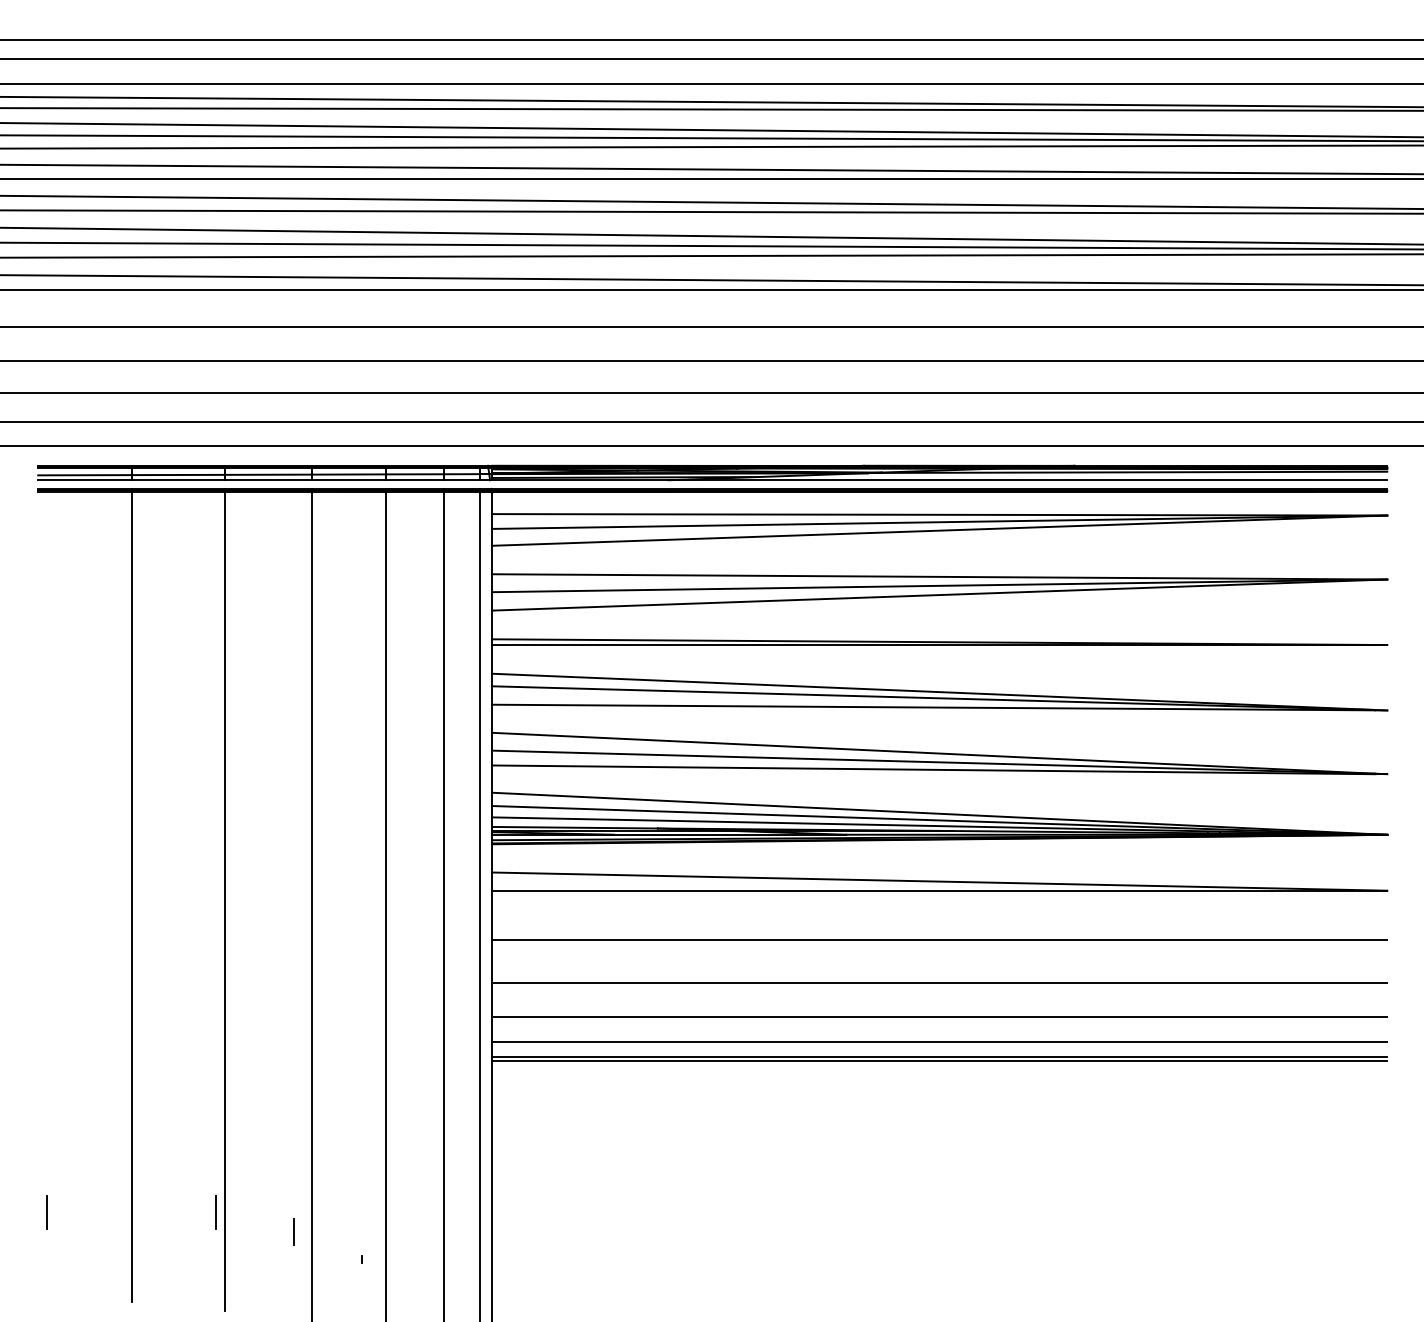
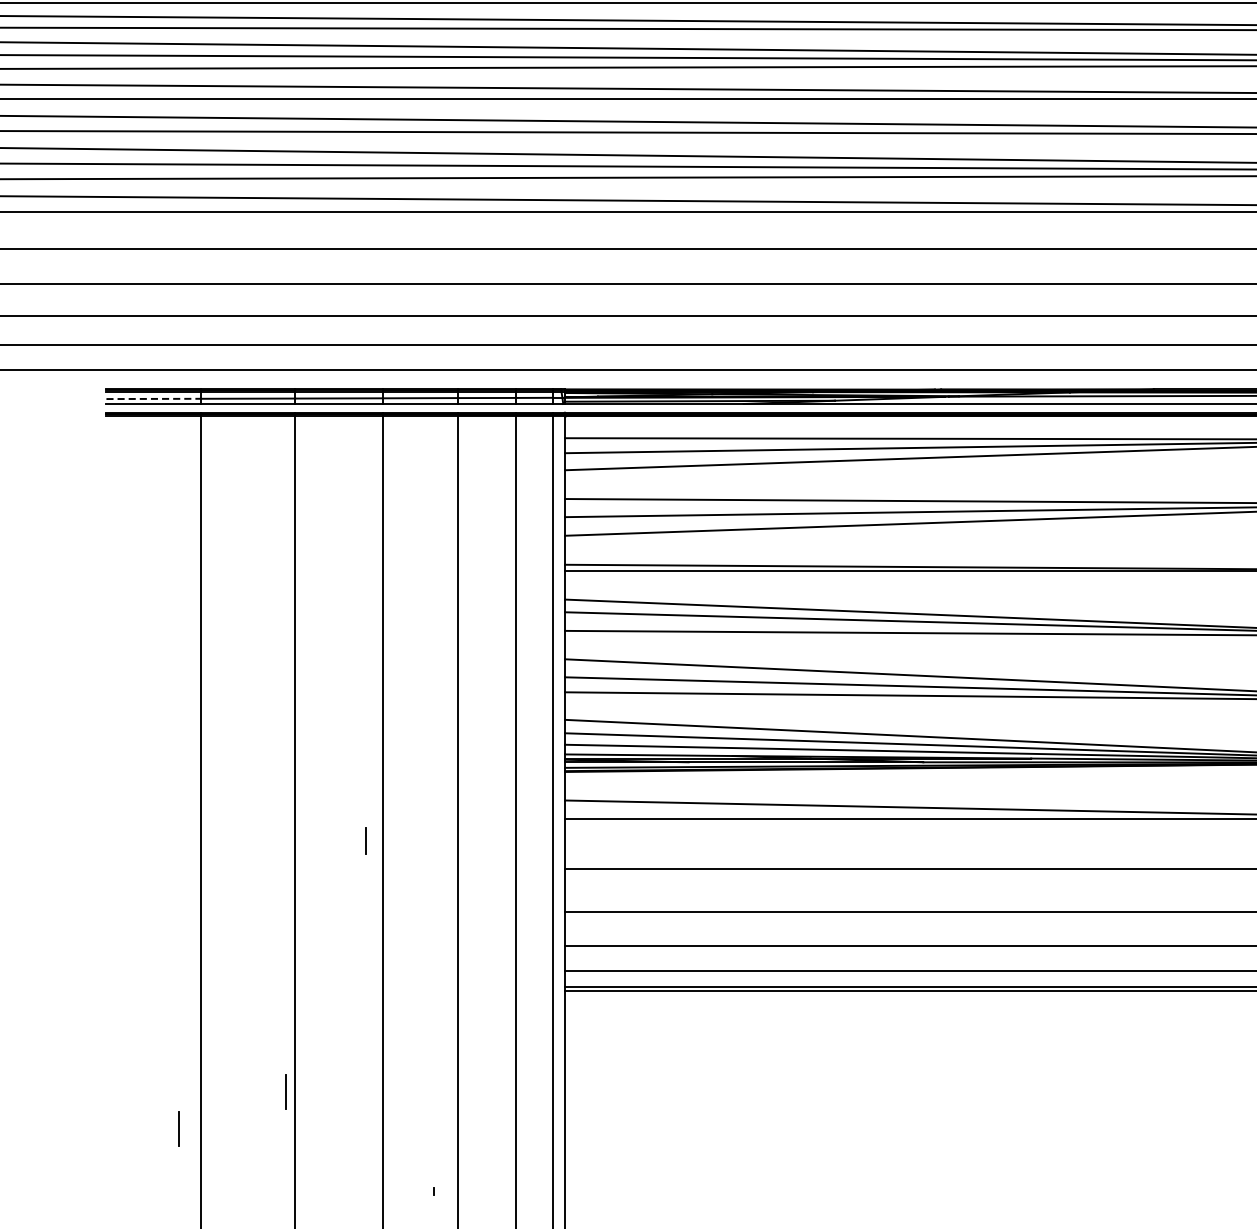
line: (84, 475) -> (153, 399), solid -> dashed
line: (46, 1212) -> (178, 1128), moved
line: (215, 1212) -> (285, 1091), moved
line: (293, 1231) -> (364, 840), moved

